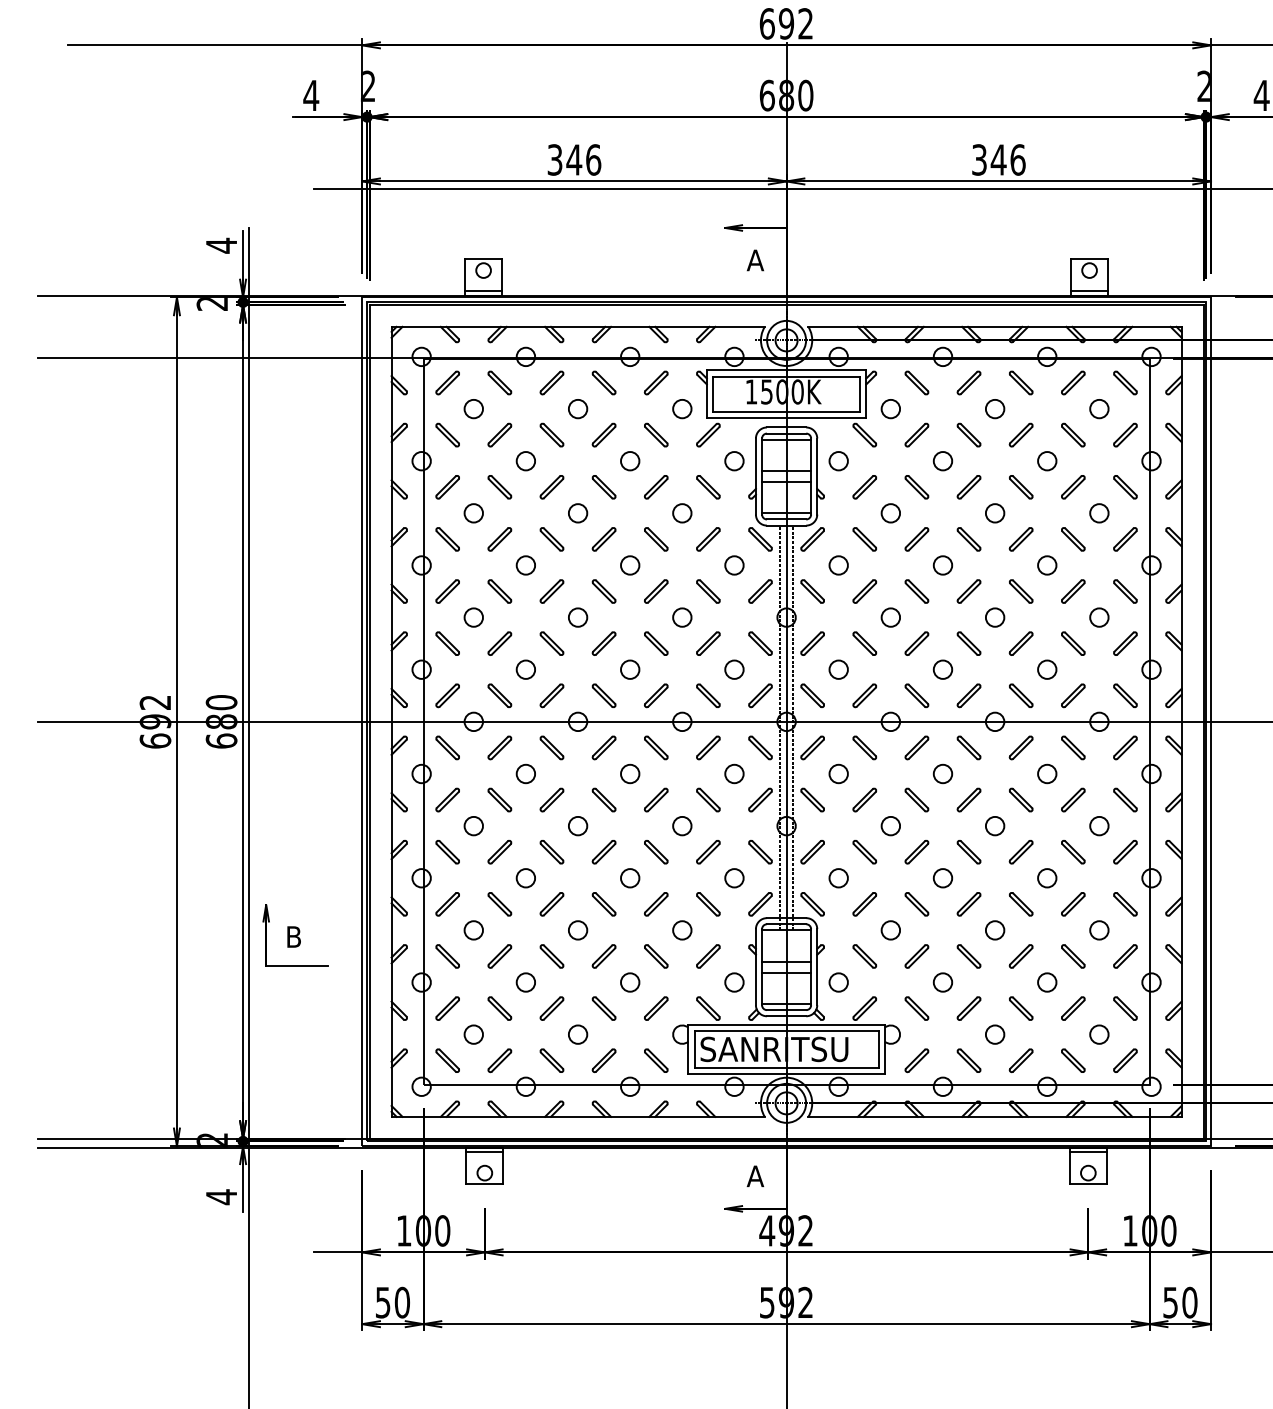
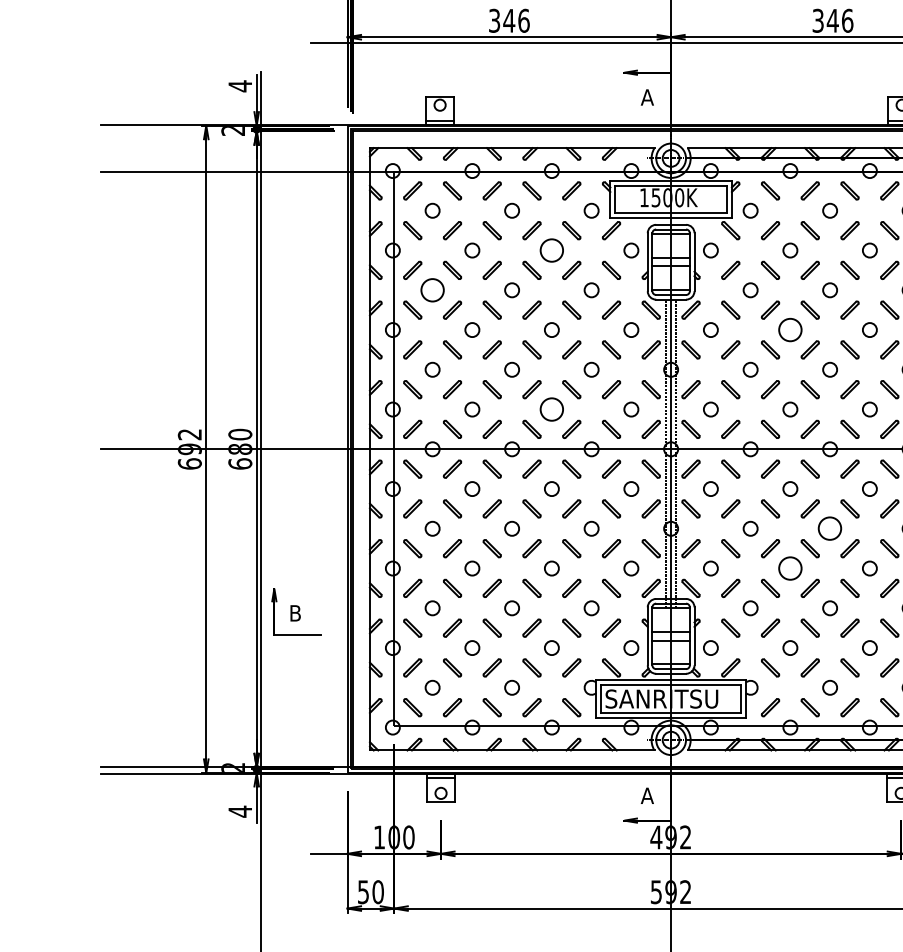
circle: (630, 461) -> (552, 250), size x1.6
circle: (473, 513) -> (432, 290), size x1.6
circle: (942, 565) -> (790, 330), size x1.6
circle: (630, 669) -> (552, 409), size x1.6
circle: (995, 826) -> (830, 529), size x1.6
circle: (942, 878) -> (790, 568), size x1.6

